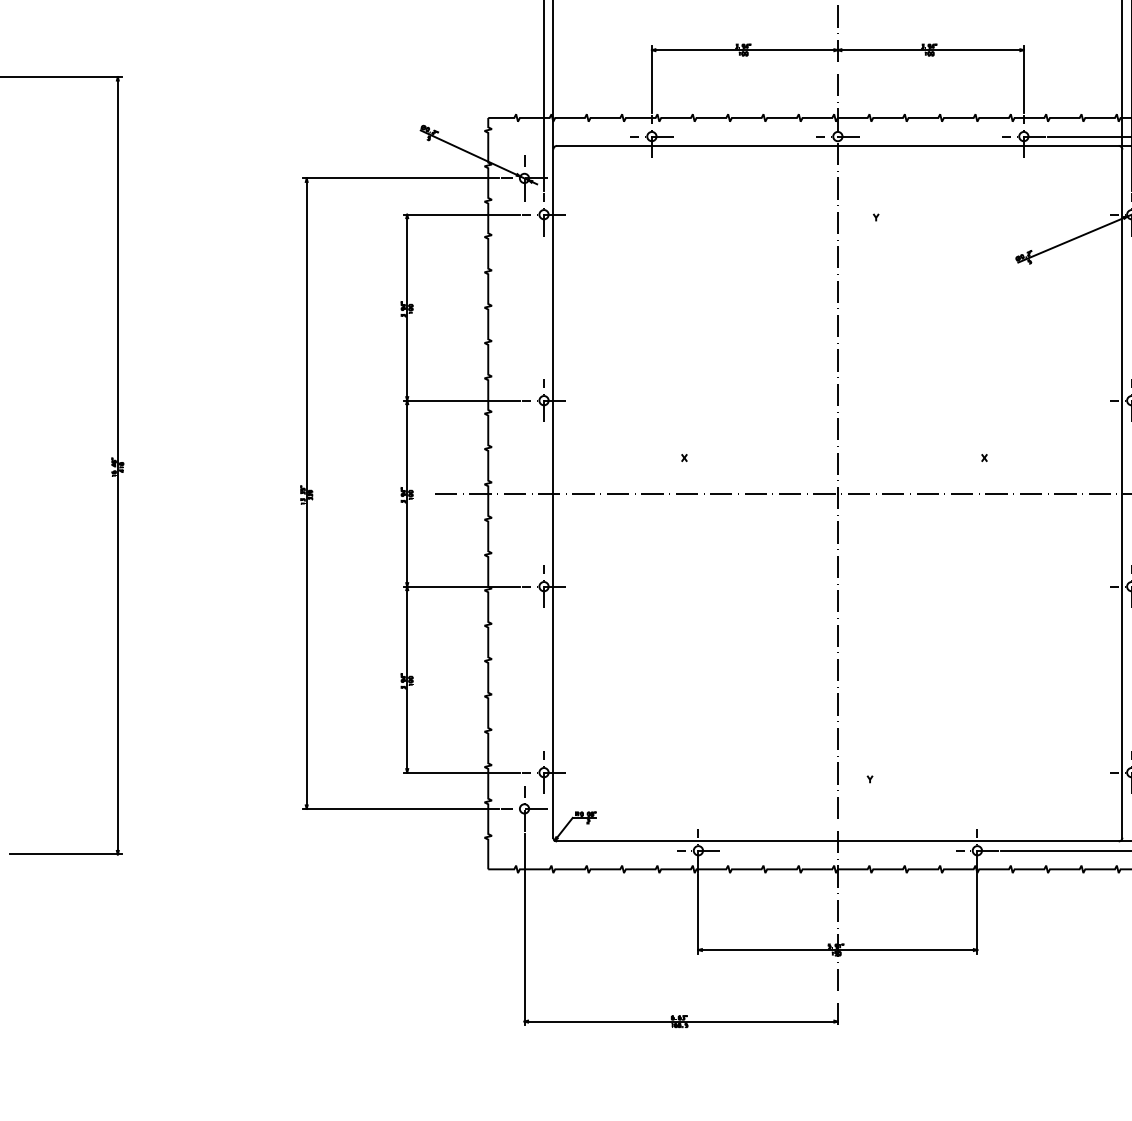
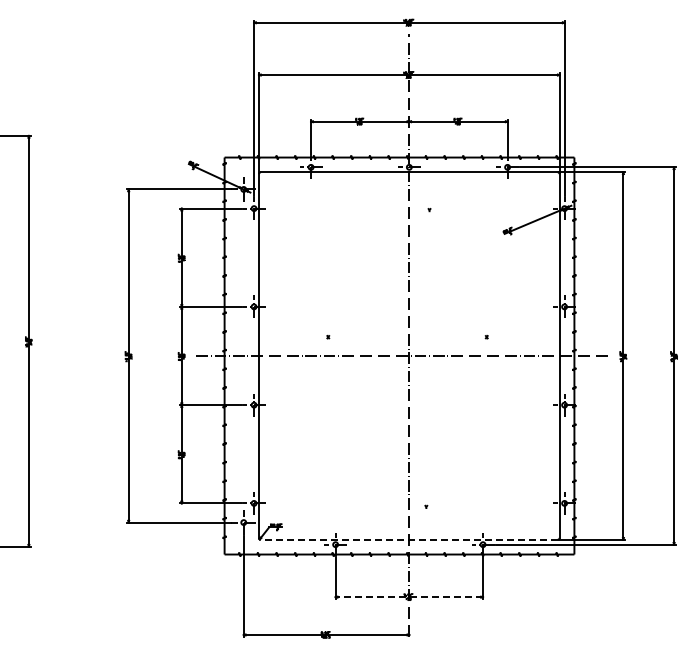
line: (836, 840) -> (408, 539), solid -> dashed
line: (838, 950) -> (409, 597), solid -> dashed

